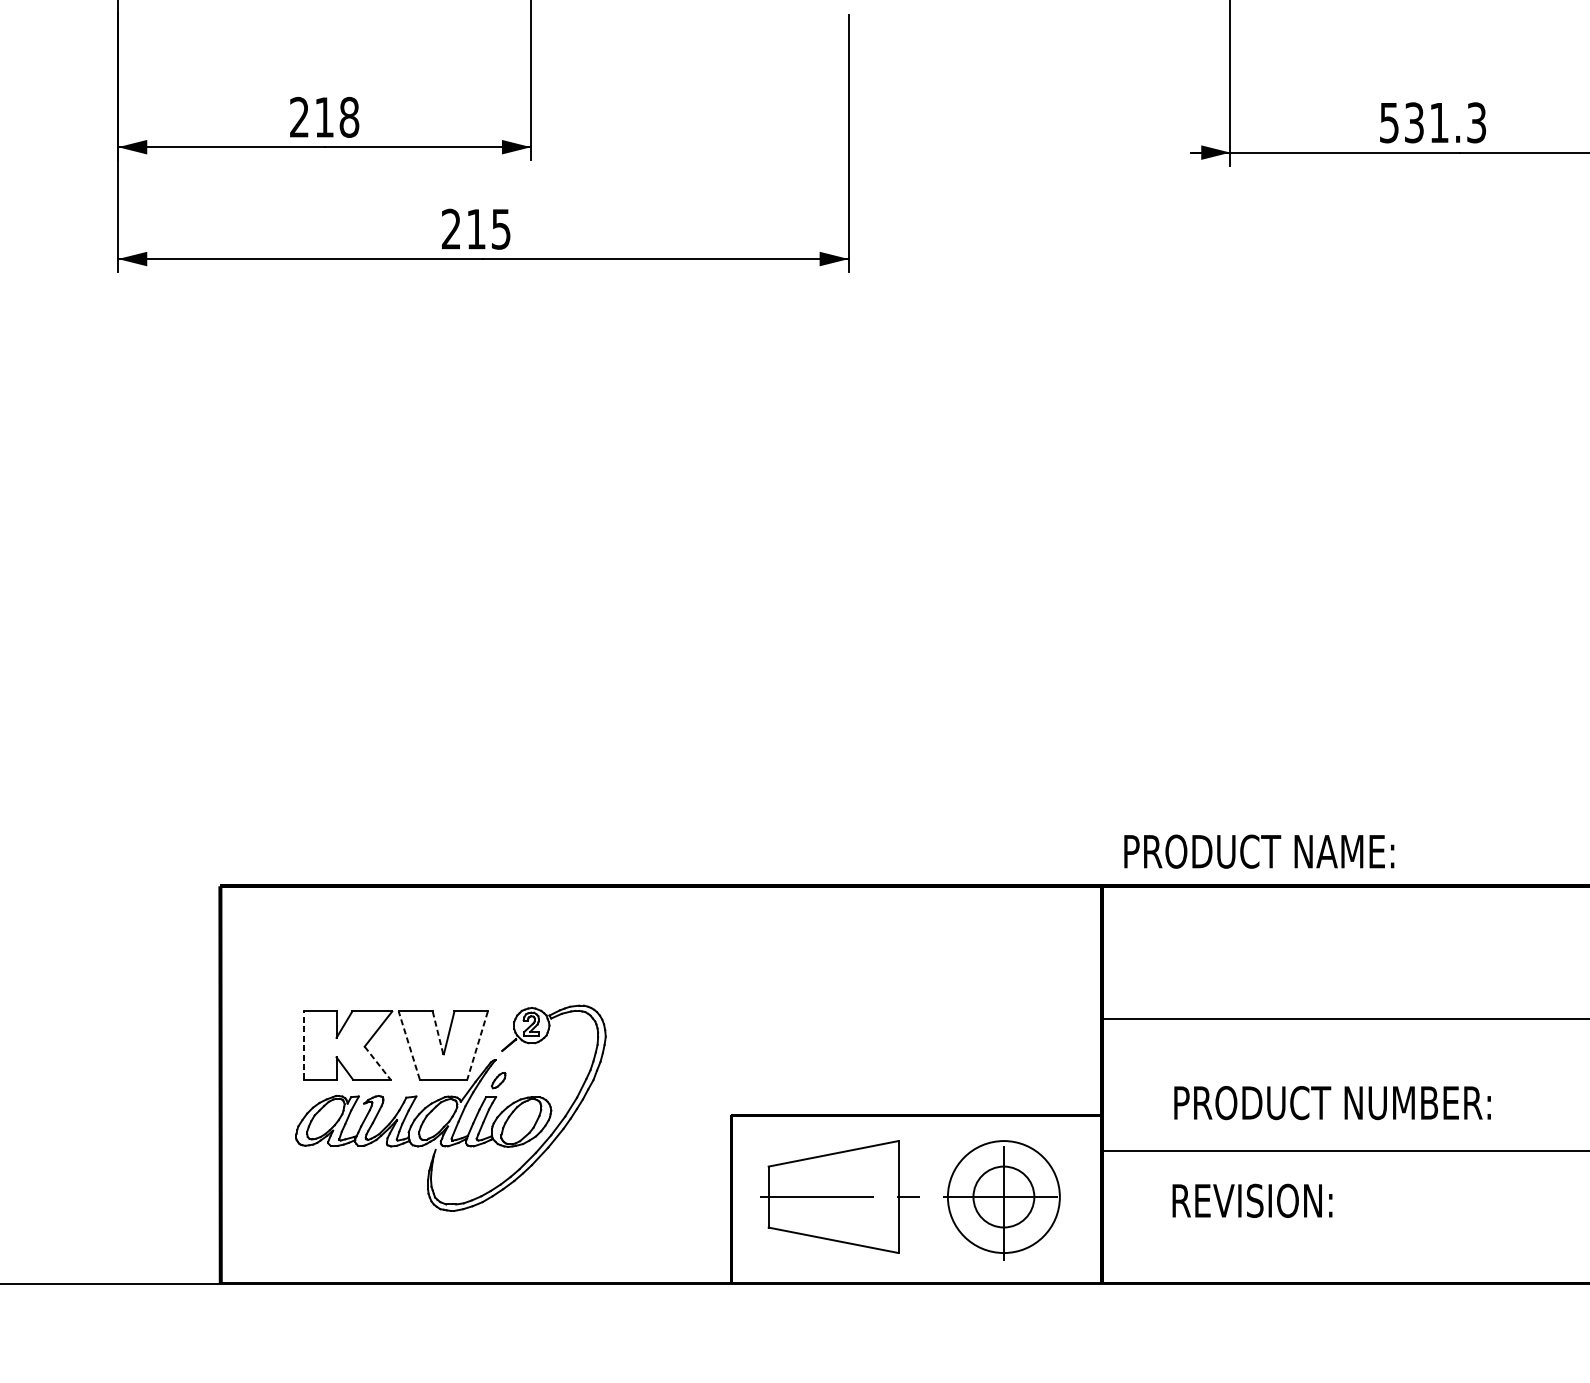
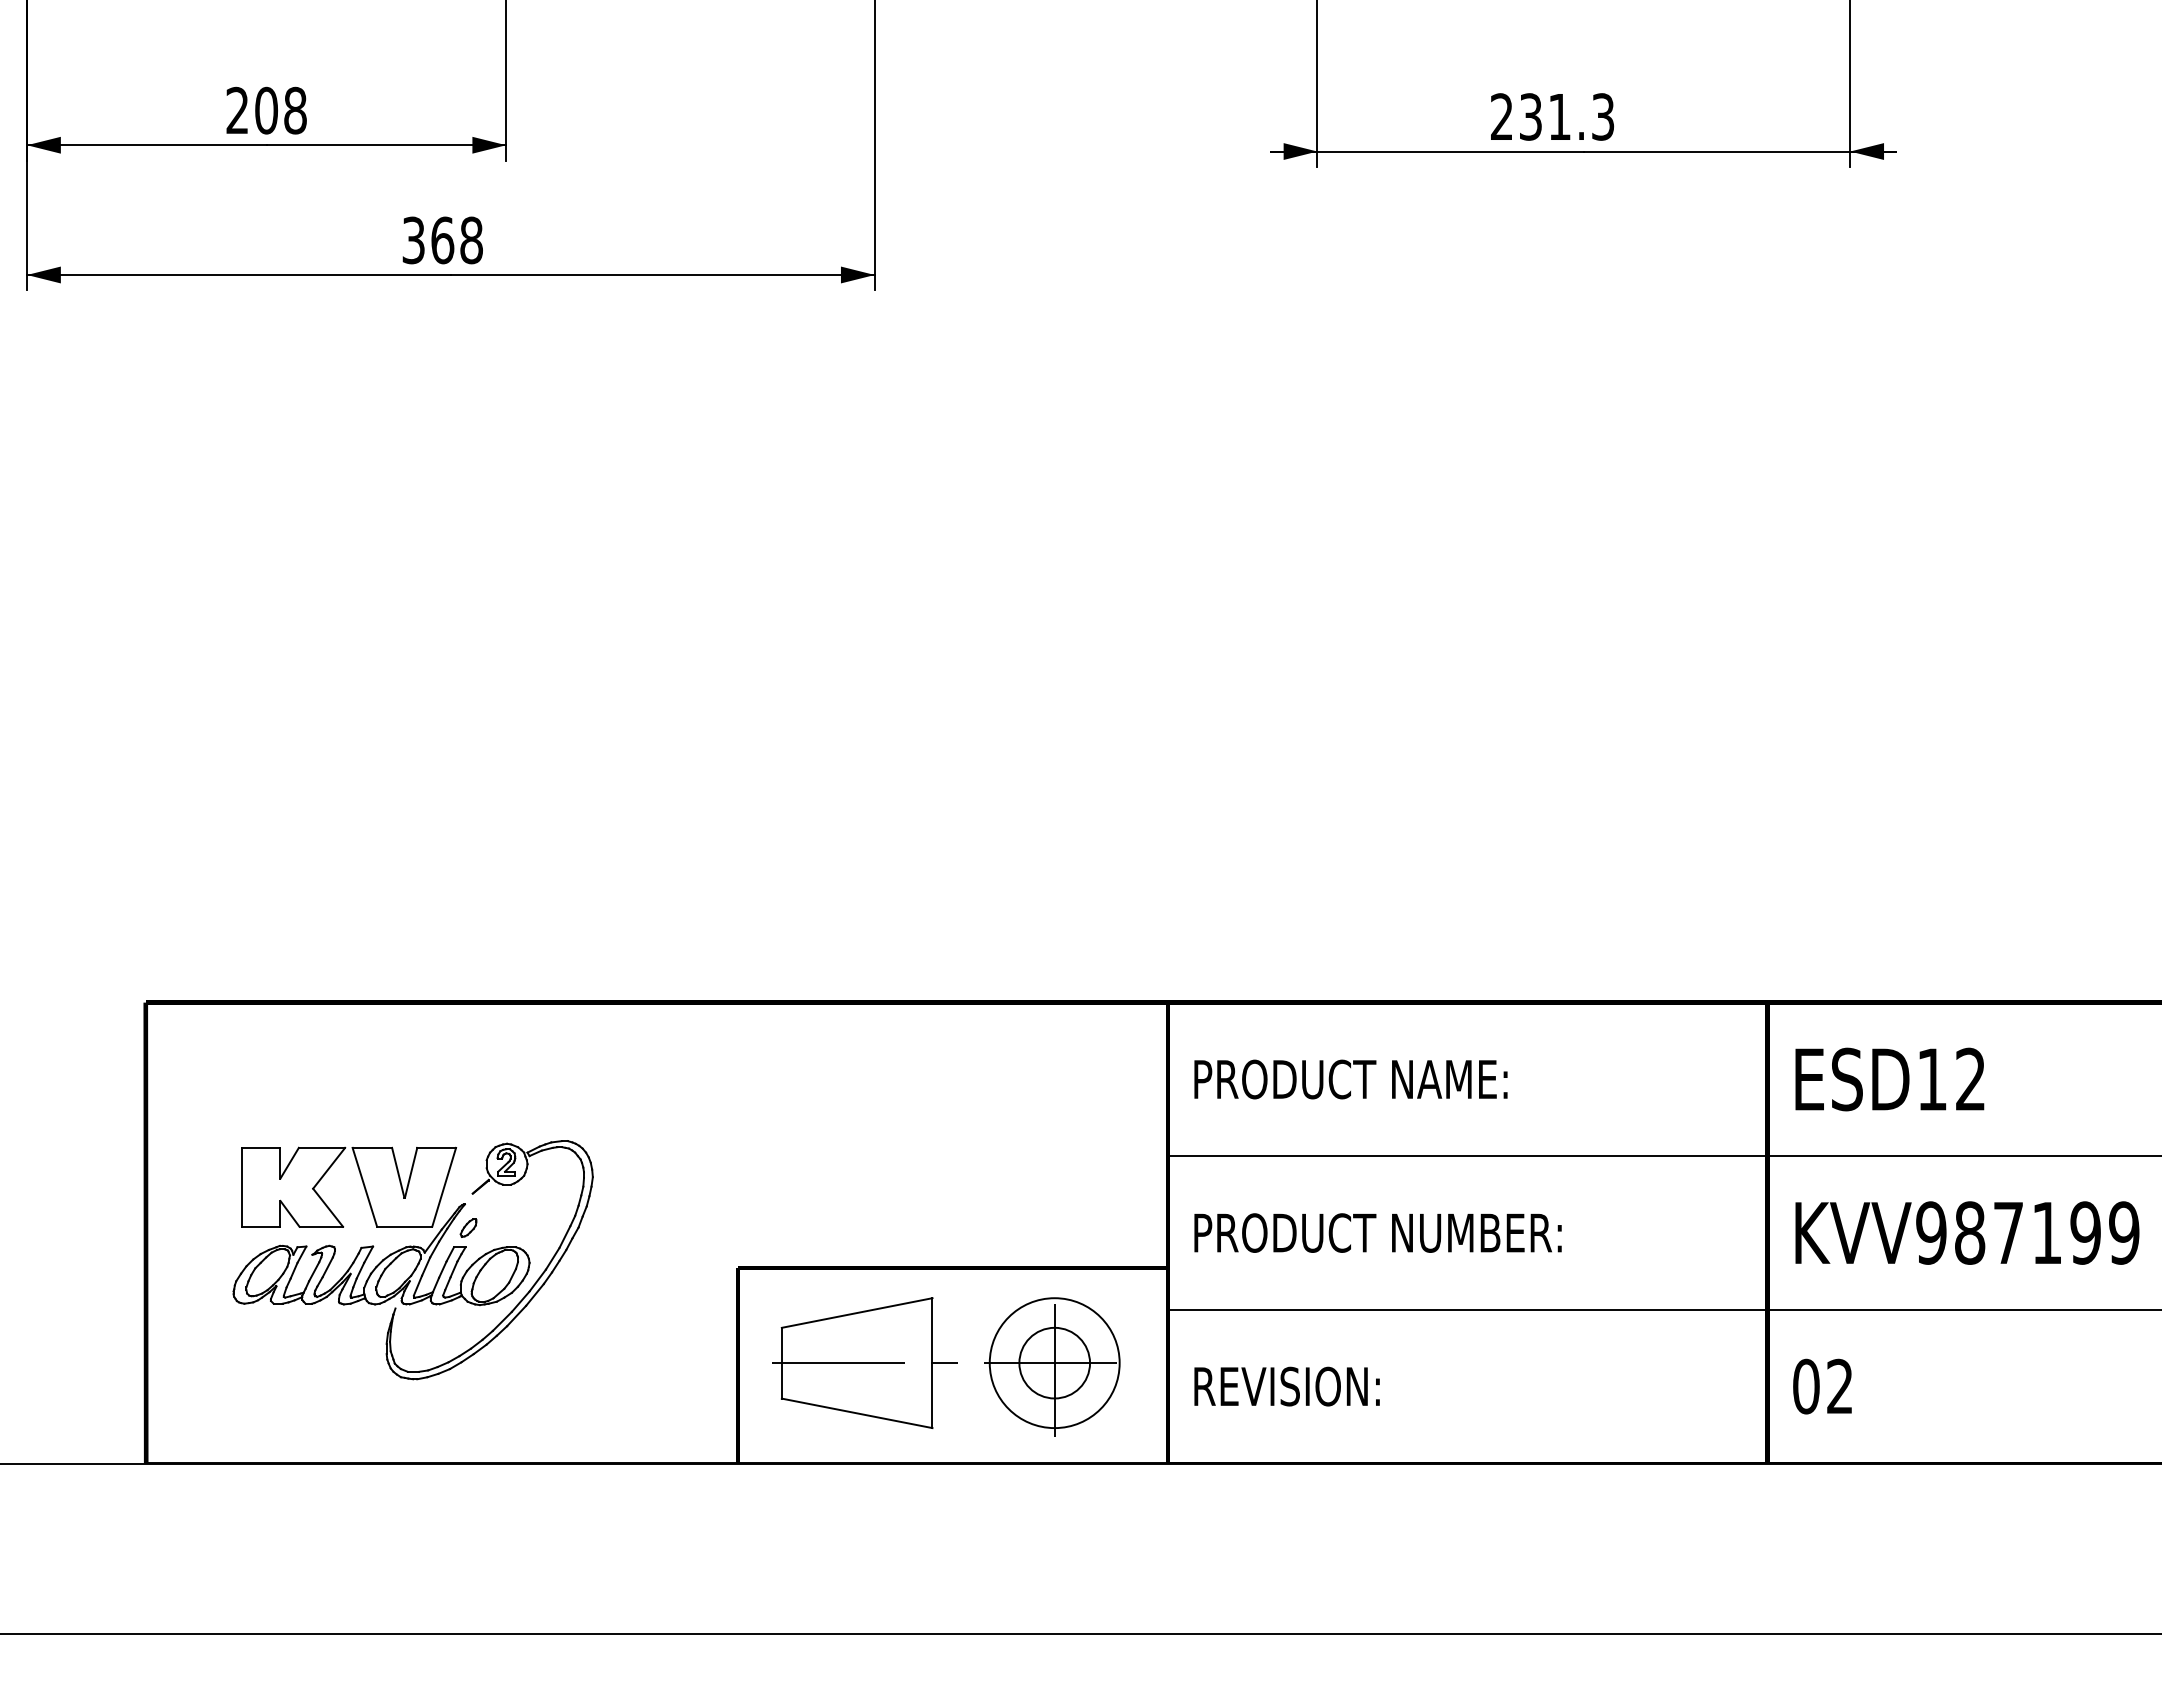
text: (324, 117) -> (266, 110), 218 -> 208
text: (1389, 122) -> (1501, 116), 531.3 -> 231.3
text: (476, 229) -> (442, 240), 215 -> 368
text: (1258, 851) -> (1350, 1079), moved
line: (438, 1032) -> (398, 1172), dashed -> solid
line: (303, 1044) -> (242, 1186), dashed -> solid
line: (408, 1044) -> (364, 1186), dashed -> solid
line: (477, 1045) -> (444, 1187), dashed -> solid
line: (377, 1063) -> (328, 1208), dashed -> solid
text: (1332, 1102) -> (1377, 1232), moved
text: (1251, 1200) -> (1286, 1386), moved

